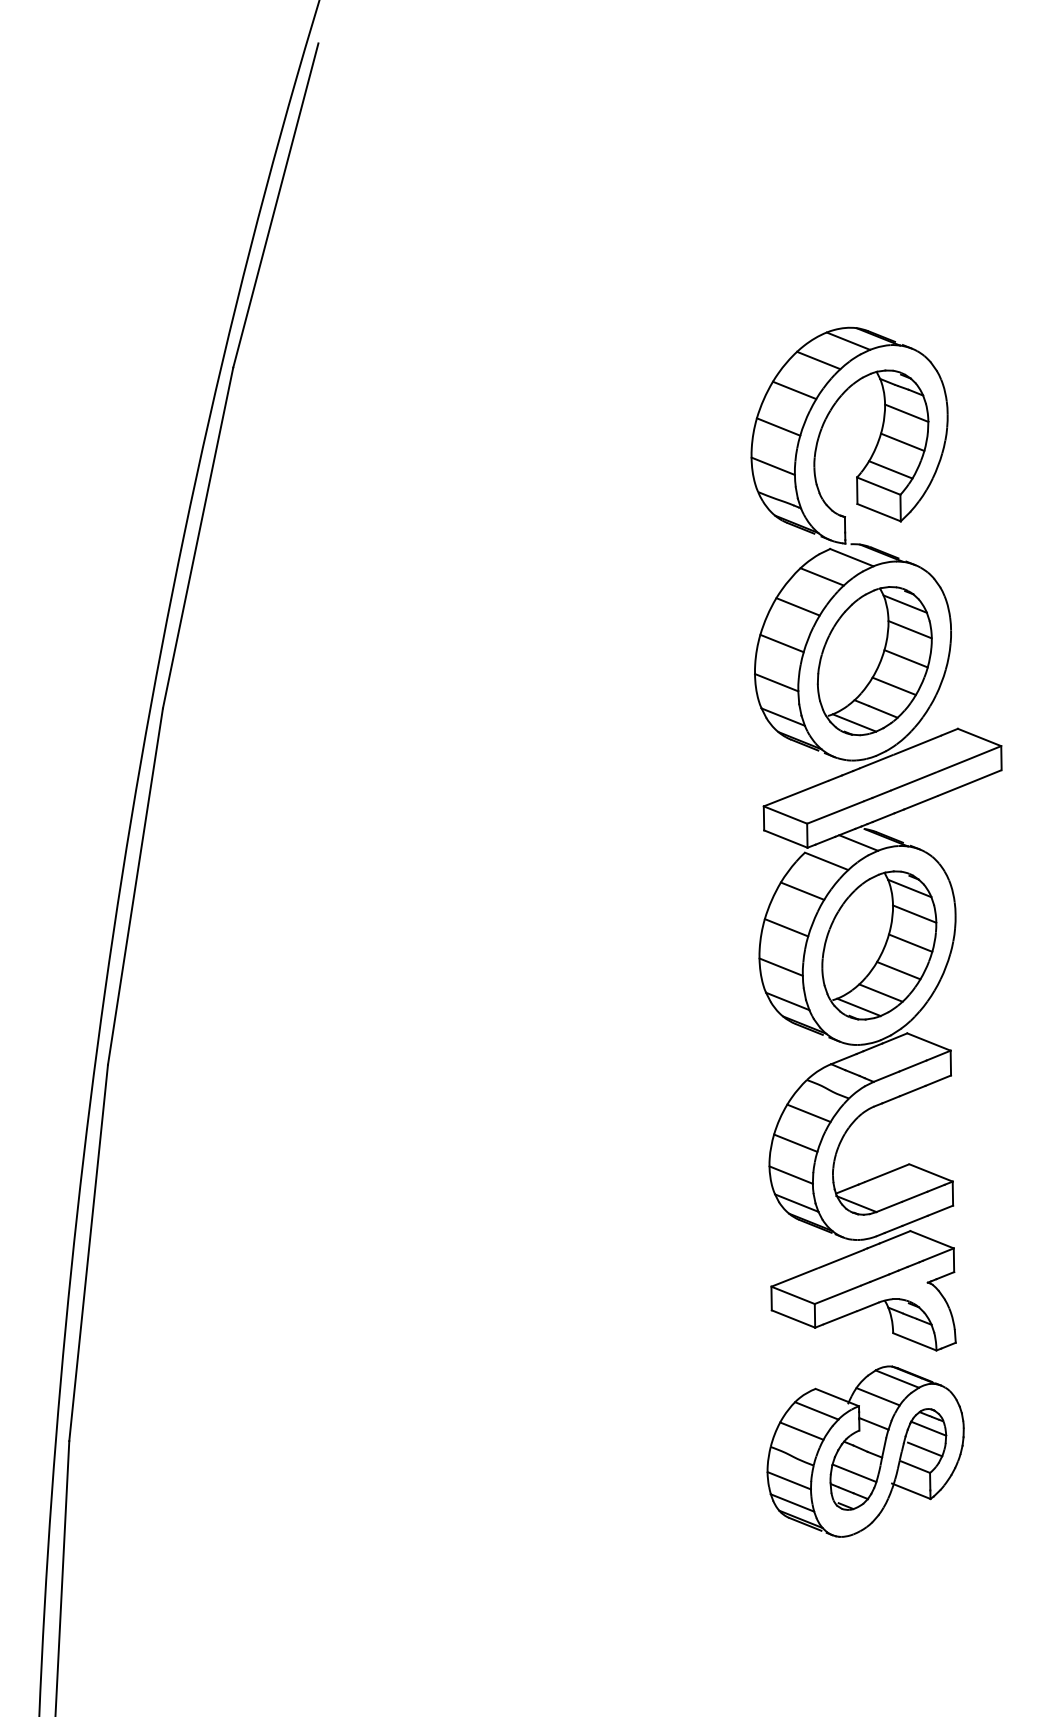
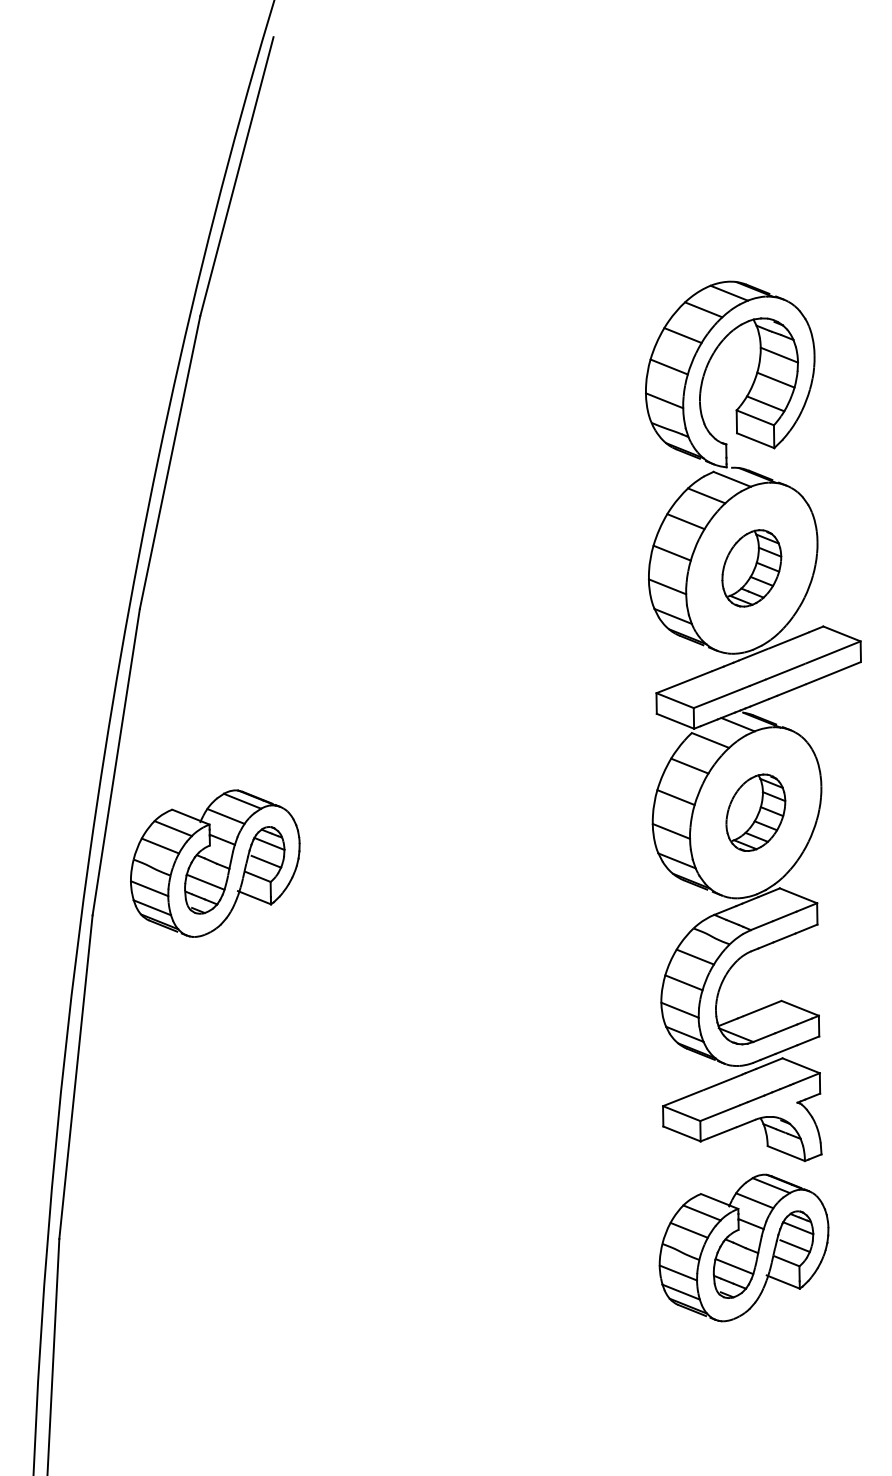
part: (874, 661) -> (751, 568), size x0.6
part: (879, 945) -> (755, 812), size x0.6
part: (250, 1004) -> (215, 863), added

